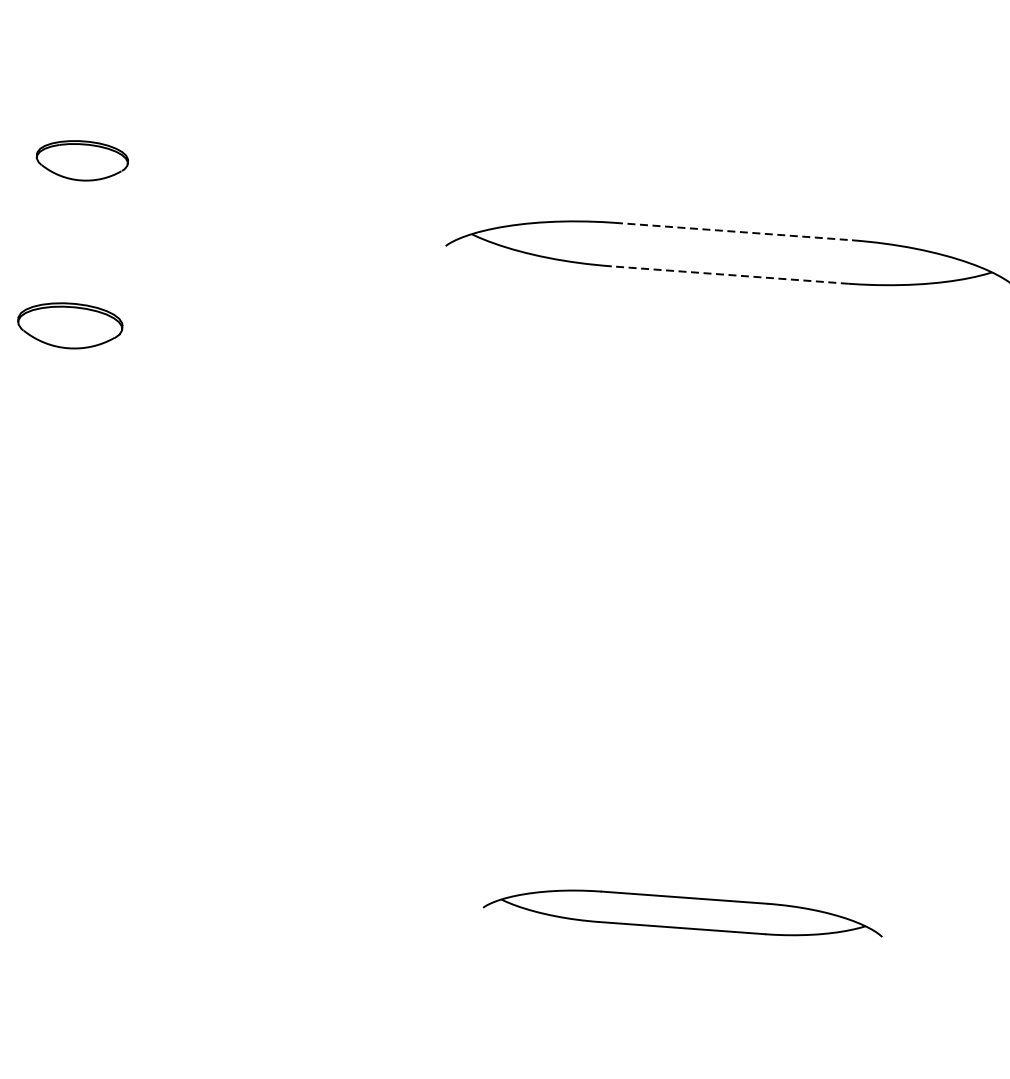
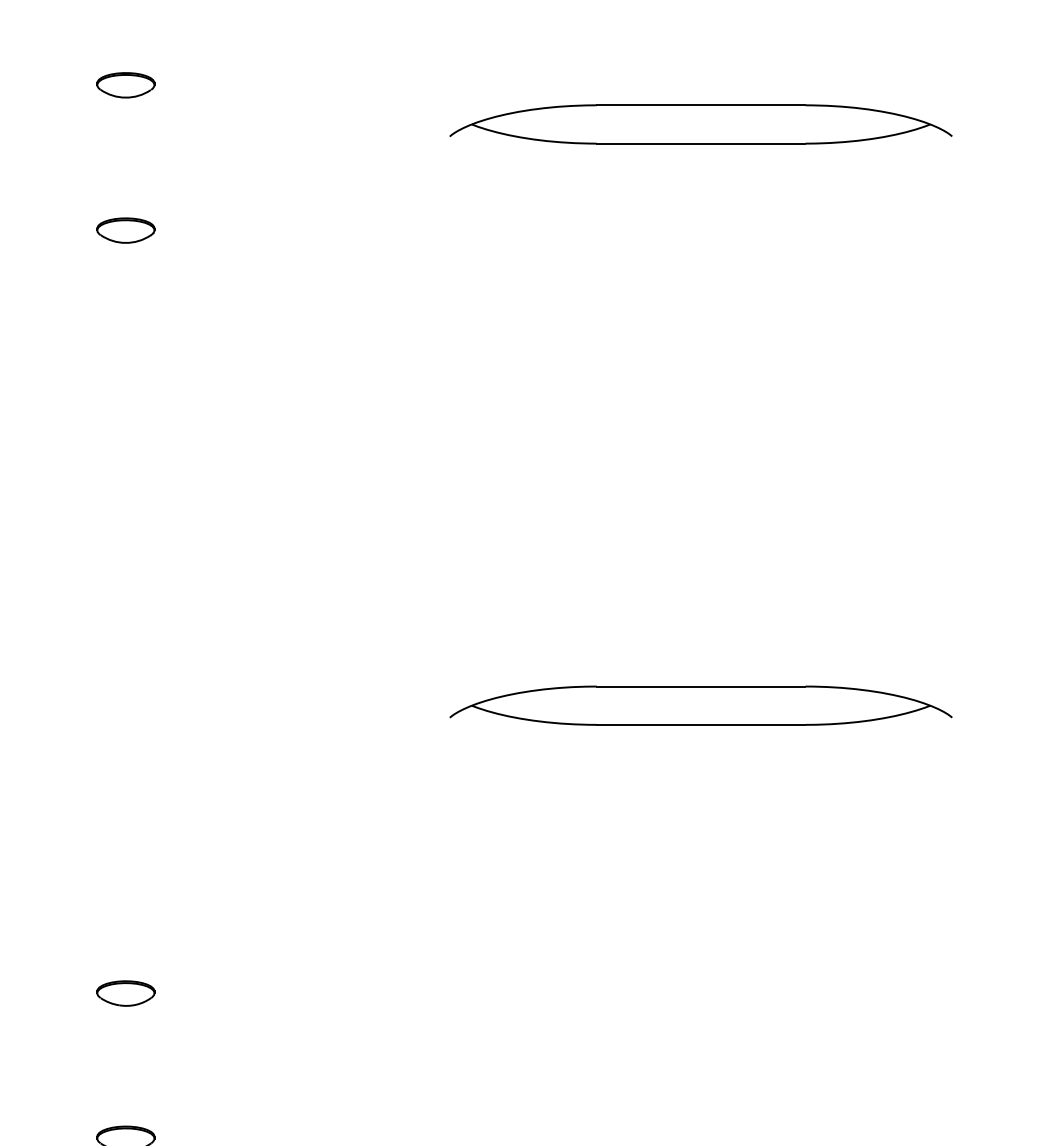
part: (81, 161) -> (125, 85), size x0.71
line: (733, 231) -> (701, 105), dashed -> solid
line: (729, 274) -> (700, 143), dashed -> solid
part: (69, 325) -> (125, 230), size x0.62
part: (682, 912) -> (700, 705), size x1.43

